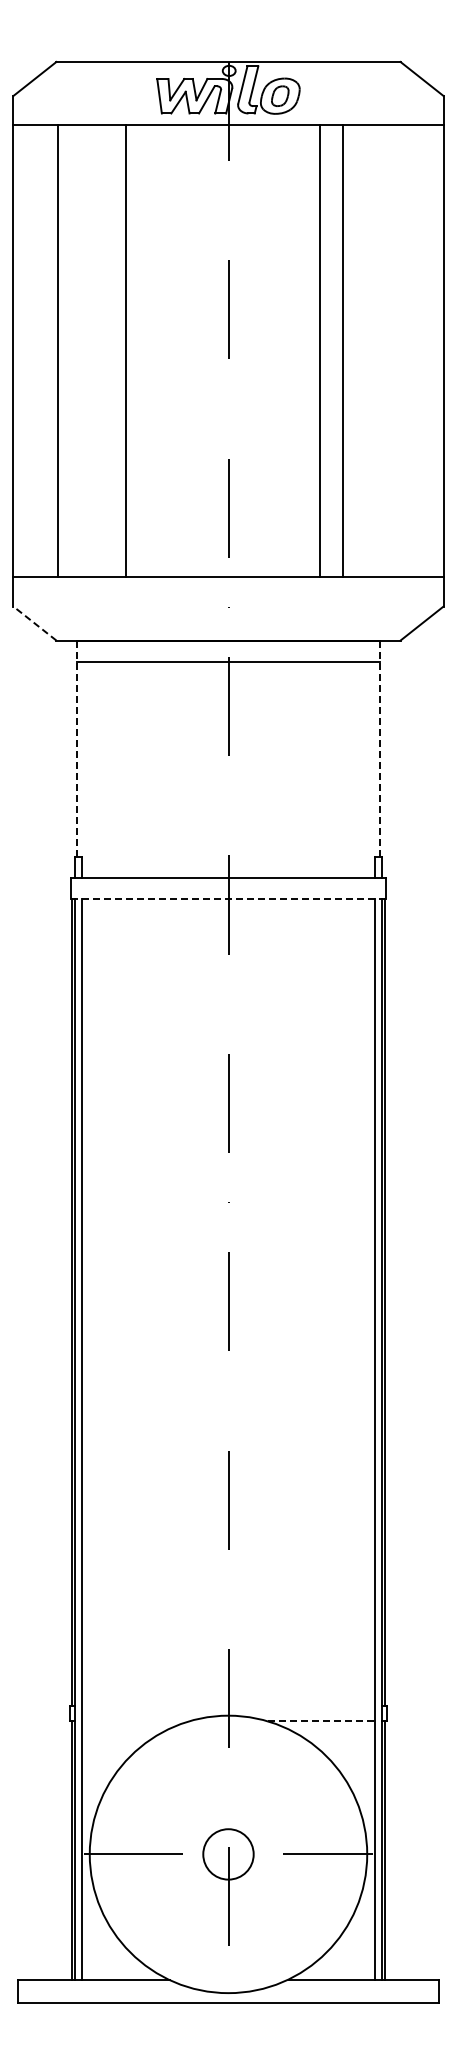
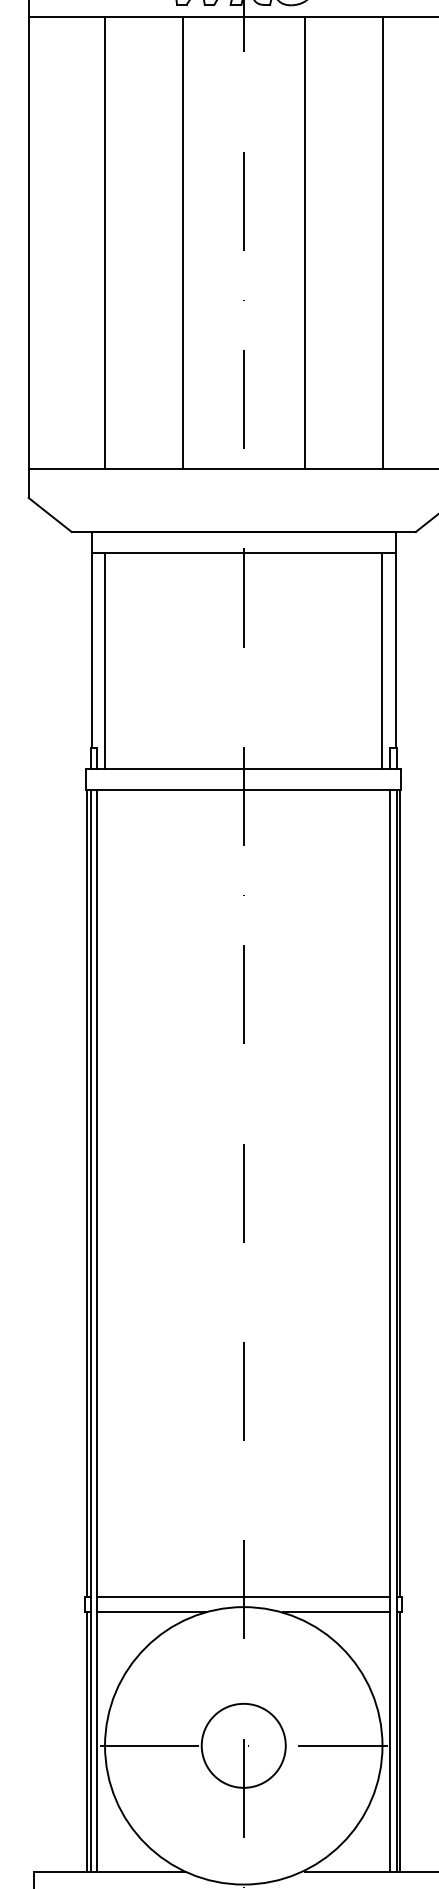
line: (57, 351) -> (104, 242), moved
line: (126, 351) -> (182, 242), moved
line: (319, 351) -> (304, 242), moved
line: (343, 351) -> (382, 242), moved
line: (34, 623) -> (49, 514), dashed -> solid
line: (76, 748) -> (91, 639), dashed -> solid
line: (380, 748) -> (395, 639), dashed -> solid
line: (89, 769) -> (104, 660), added
line: (367, 769) -> (382, 660), added
line: (228, 898) -> (243, 789), dashed -> solid
line: (228, 1705) -> (243, 1596), added
line: (136, 1720) -> (151, 1611), added
line: (321, 1720) -> (336, 1611), dashed -> solid
circle: (228, 1854) -> (243, 1745), size x1.67

